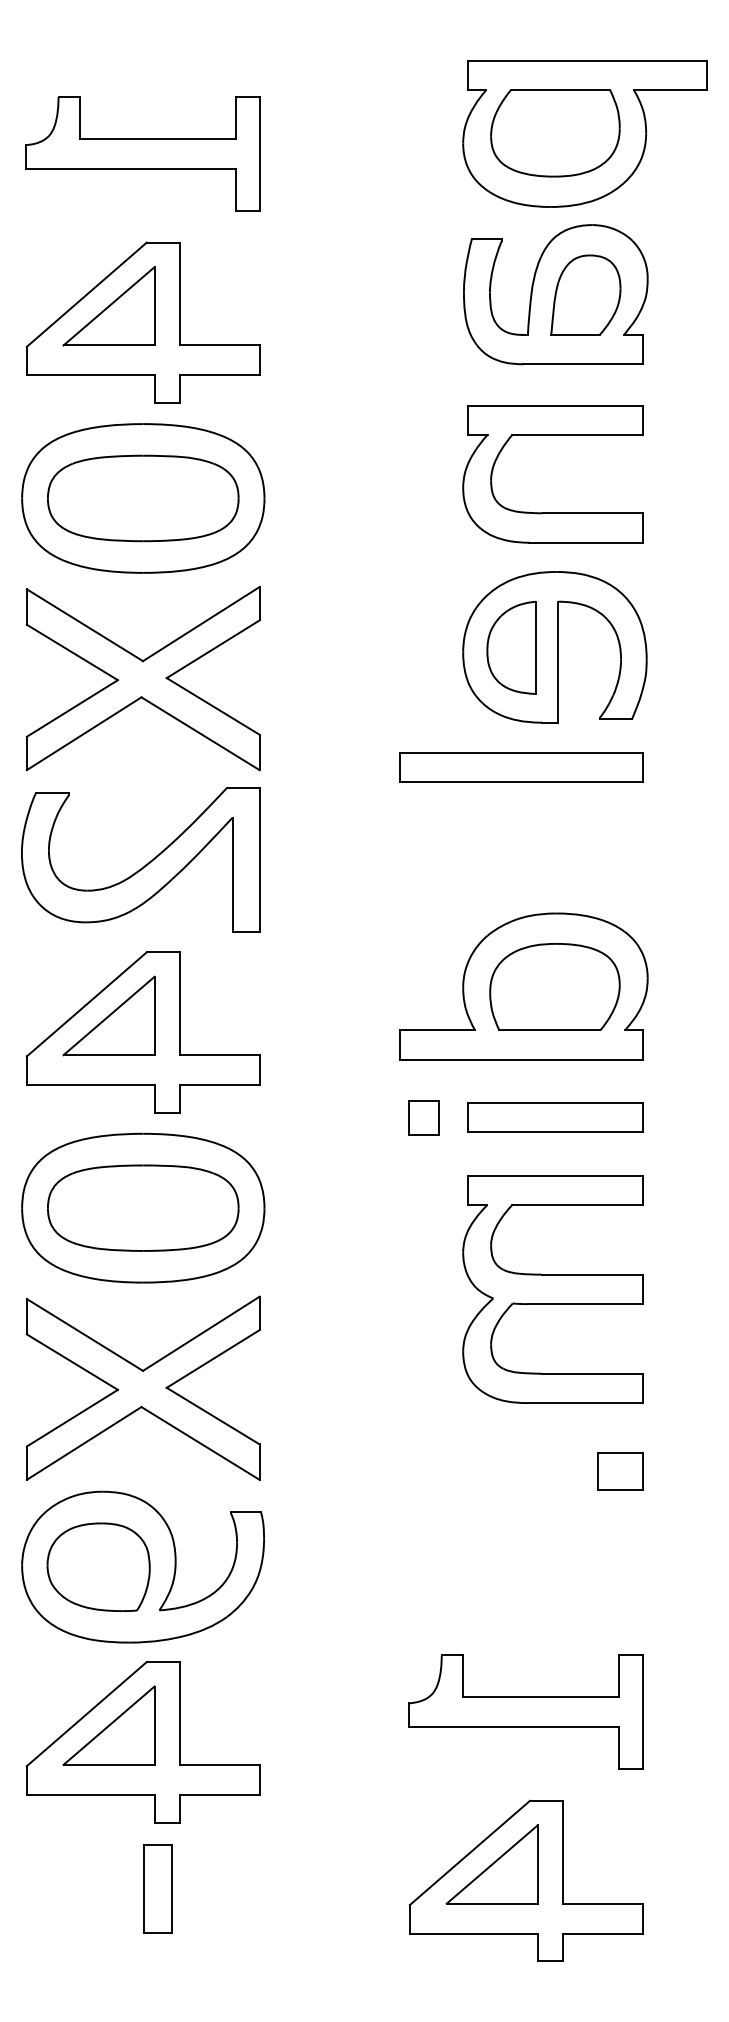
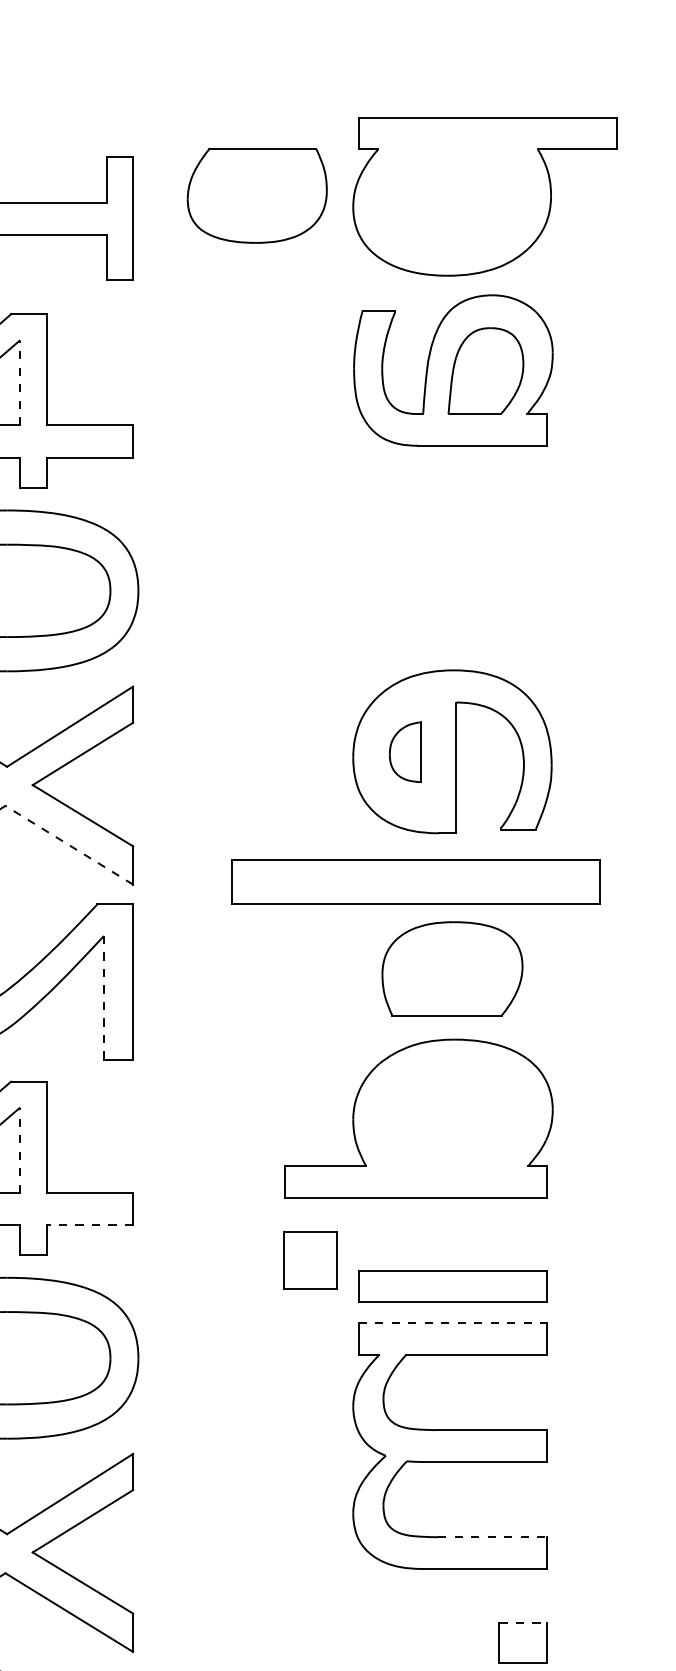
part: (555, 133) -> (257, 196), moved
line: (154, 305) -> (19, 382), solid -> dashed
part: (552, 512) -> (449, 606), removed
part: (511, 647) -> (405, 752), size x0.6
line: (200, 733) -> (69, 845), solid -> dashed
part: (521, 767) -> (416, 881), size x1.4
line: (232, 874) -> (103, 997), solid -> dashed
part: (554, 986) -> (451, 968), moved
line: (154, 1015) -> (19, 1149), solid -> dashed
line: (219, 1085) -> (89, 1225), solid -> dashed
part: (423, 1117) -> (310, 1260), size x1.6
part: (555, 1117) -> (453, 1286), moved
line: (555, 1175) -> (453, 1322), solid -> dashed
line: (592, 1373) -> (493, 1536), solid -> dashed
line: (620, 1452) -> (523, 1622), solid -> dashed

